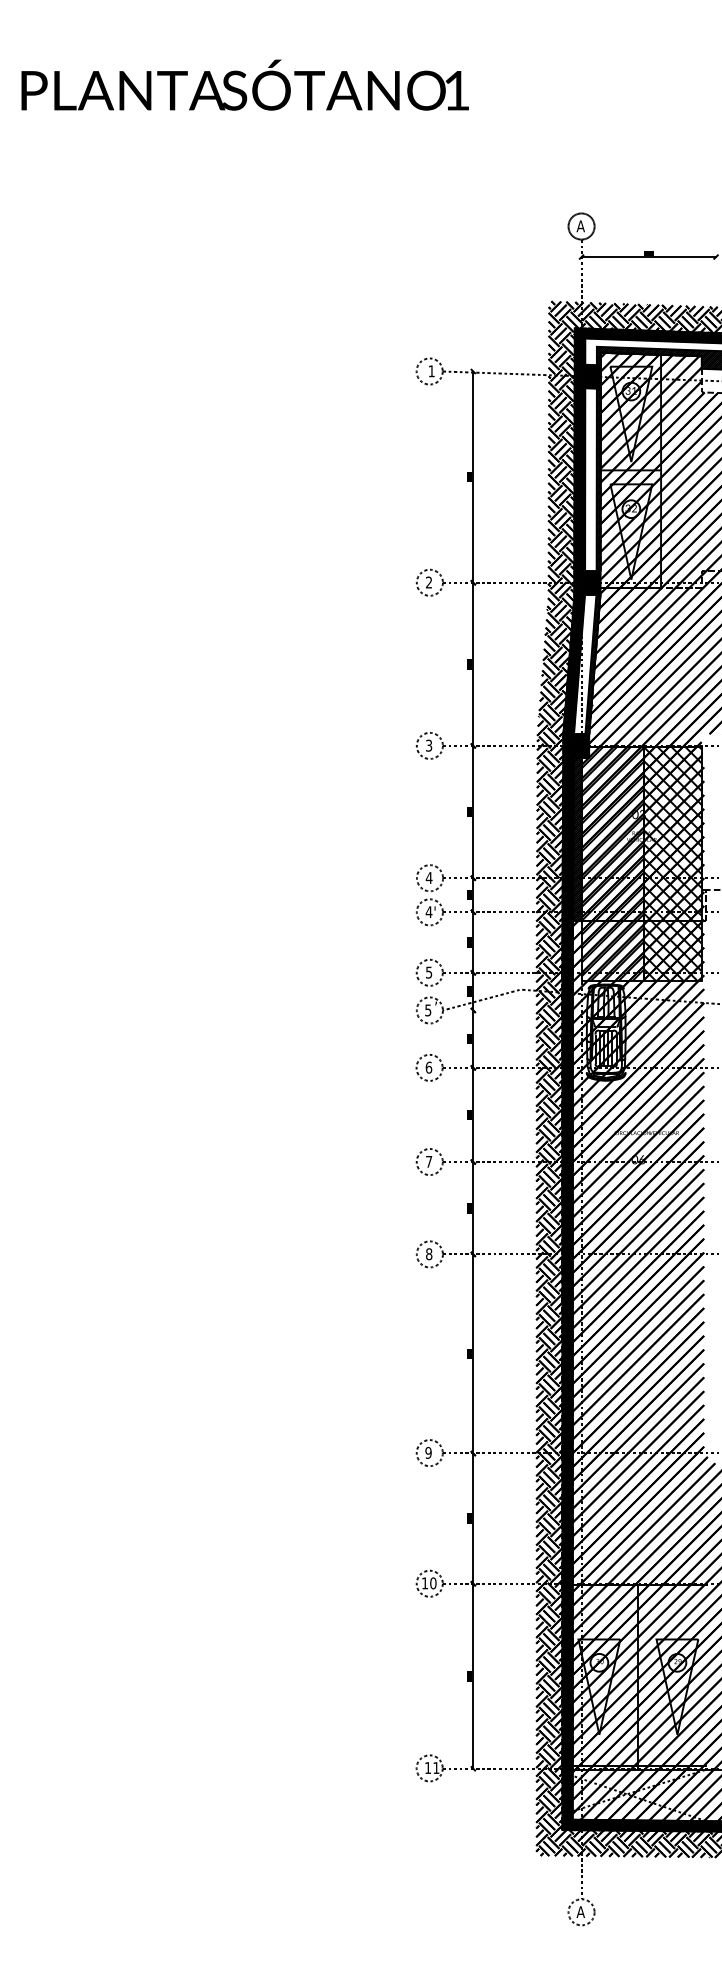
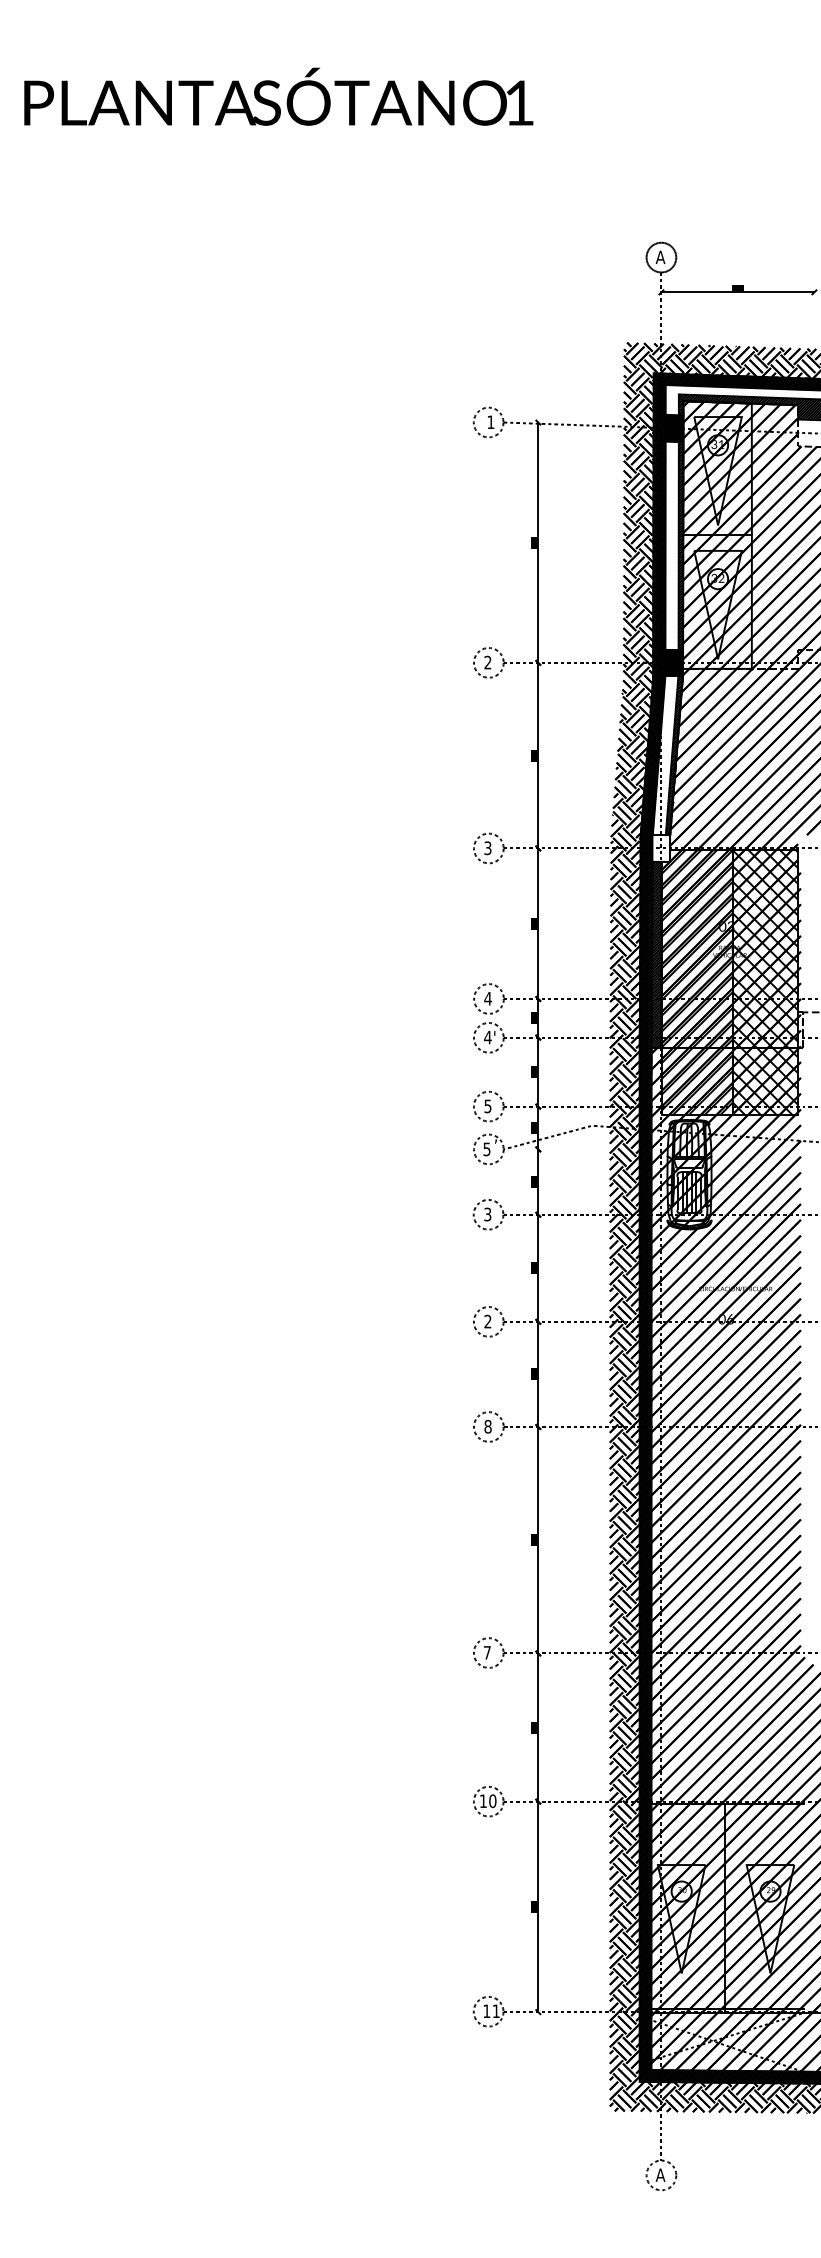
hatch: (581, 745) -> (661, 848), removed
text: (428, 1067) -> (487, 1214), 6 -> 3
text: (428, 1161) -> (487, 1321), 7 -> 2
text: (427, 1452) -> (486, 1652), 9 -> 7

